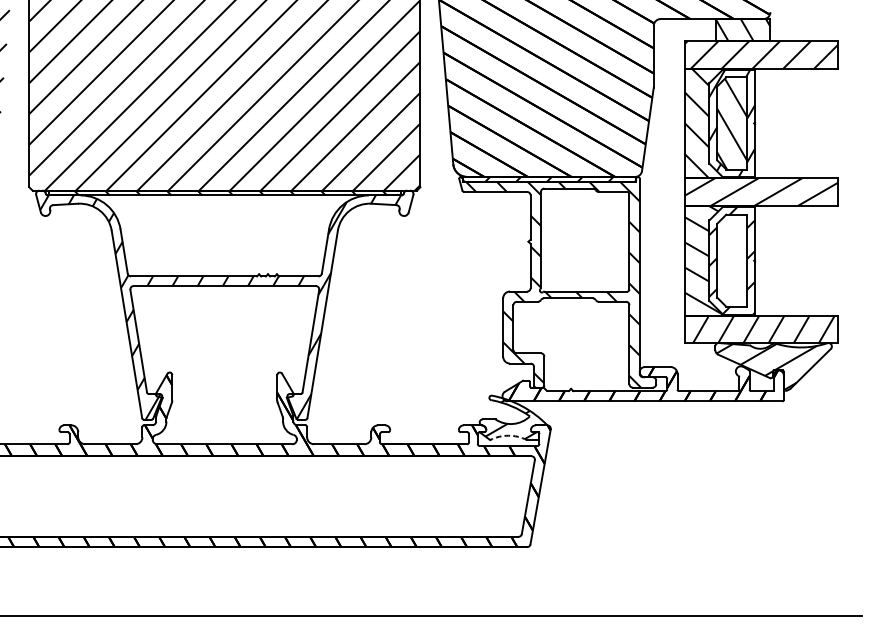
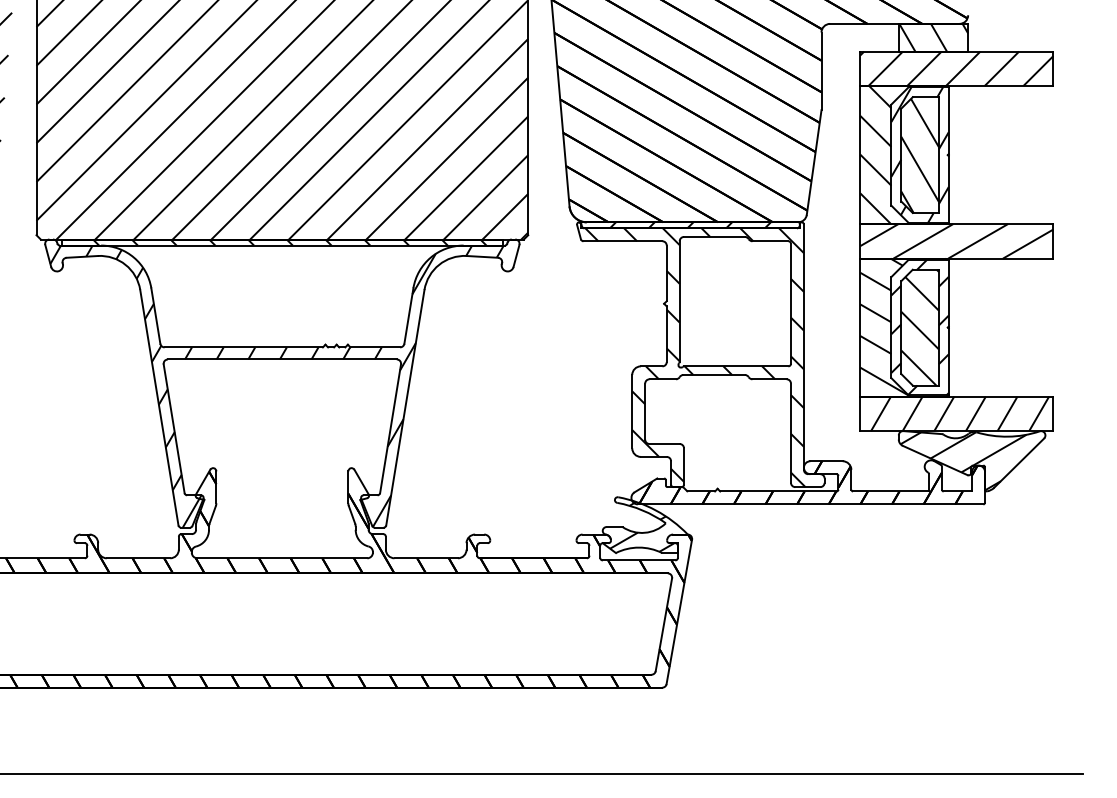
hatch: (731, 260) -> (919, 327), added
arc: (508, 435) -> (639, 547), dashed -> solid

